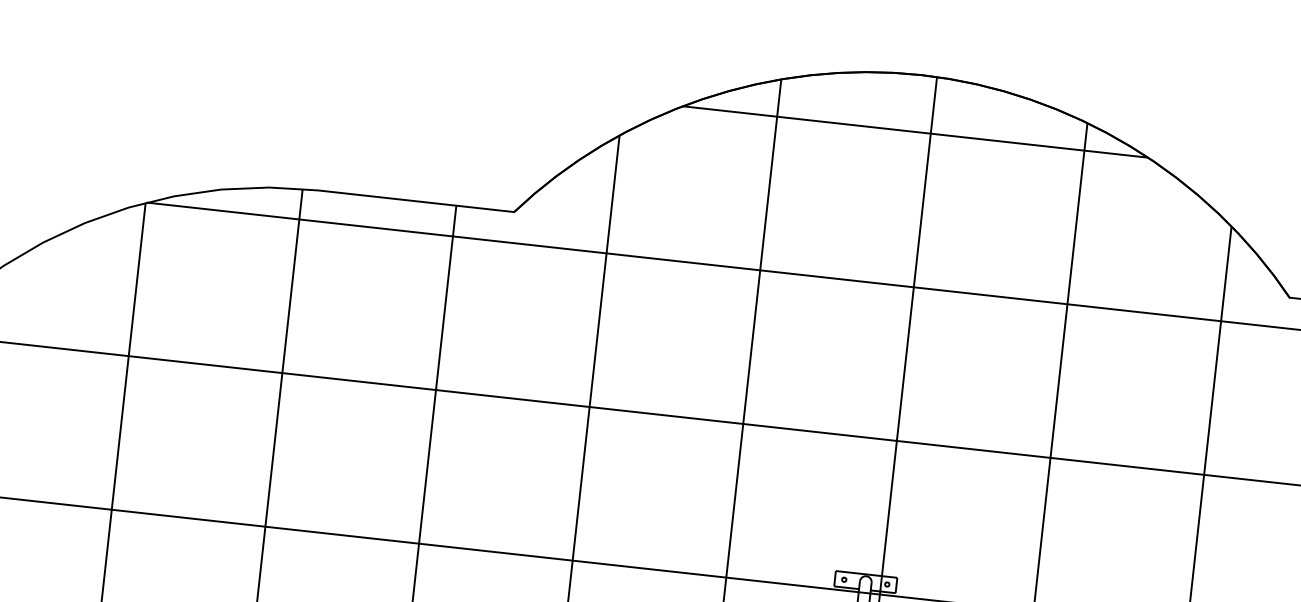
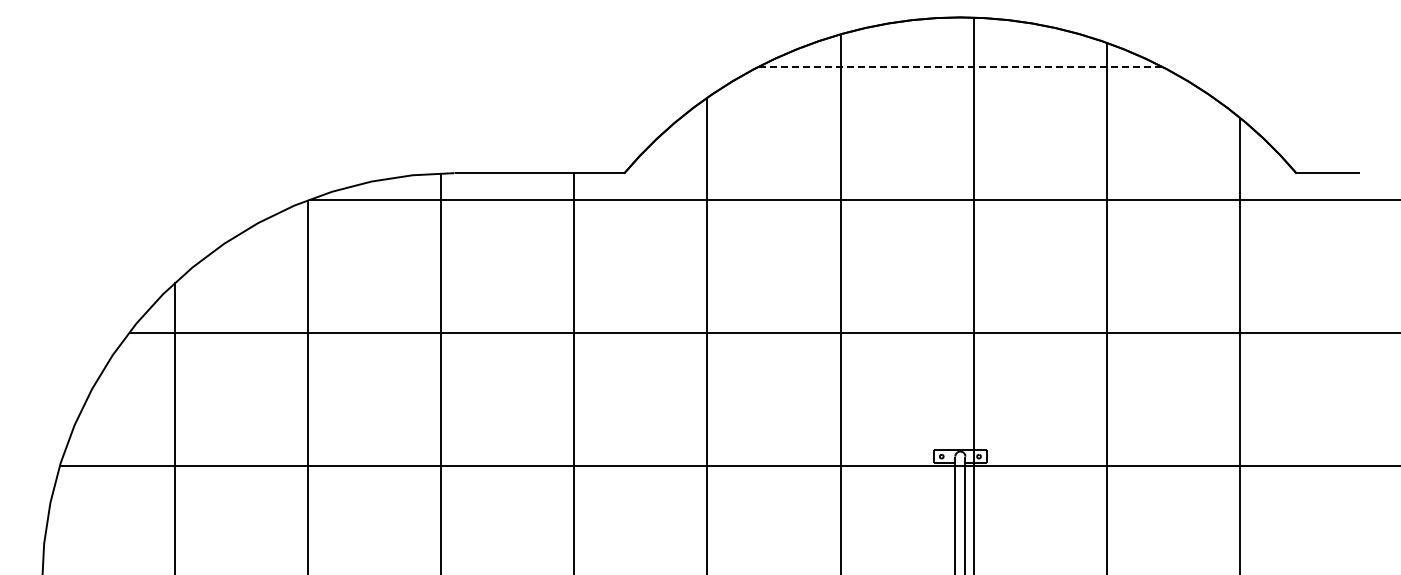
line: (914, 131) -> (959, 66), solid -> dashed

